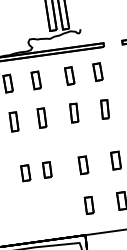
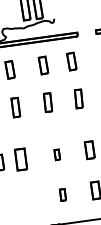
part: (83, 165) -> (57, 155), size x0.6
part: (47, 169) -> (21, 159), size x1.4
part: (88, 205) -> (62, 195), size x0.7

